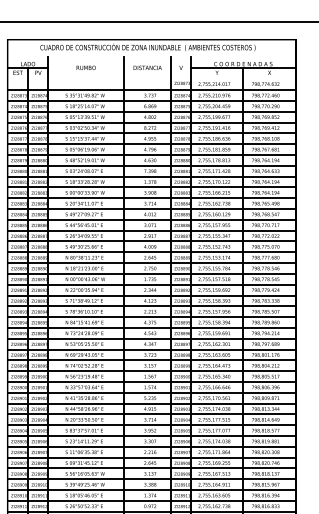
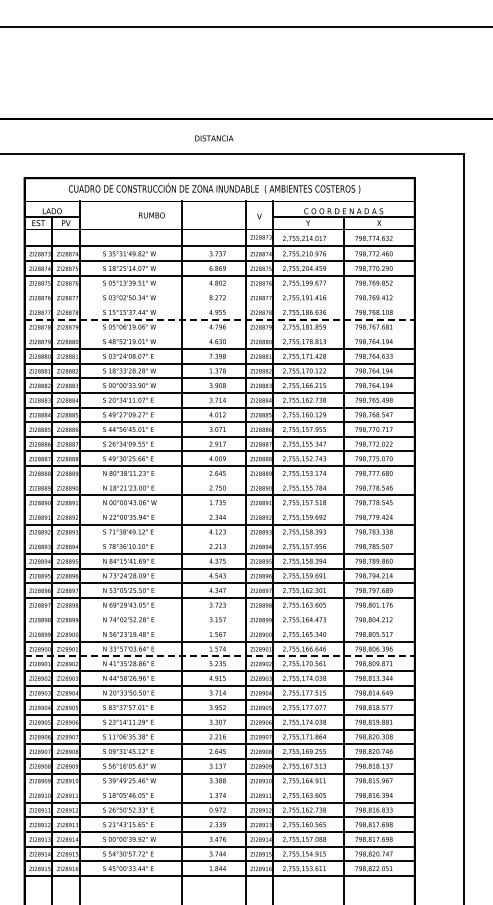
text: (85, 67) -> (151, 215), moved
text: (147, 67) -> (214, 138), moved
line: (151, 122) -> (219, 290), removed
line: (151, 133) -> (219, 305), removed
line: (152, 144) -> (220, 319), solid -> dashed
line: (151, 155) -> (219, 334), removed
line: (151, 262) -> (219, 480), removed
line: (151, 285) -> (219, 510), removed
line: (151, 306) -> (219, 539), removed
line: (151, 360) -> (219, 612), removed
line: (151, 371) -> (219, 627), removed
line: (152, 392) -> (220, 656), solid -> dashed
line: (151, 490) -> (219, 788), removed

